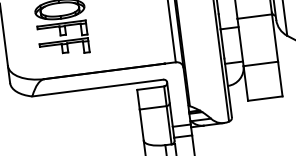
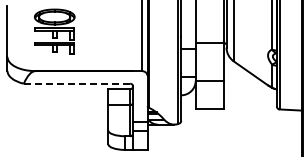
line: (98, 87) -> (77, 83), solid -> dashed

